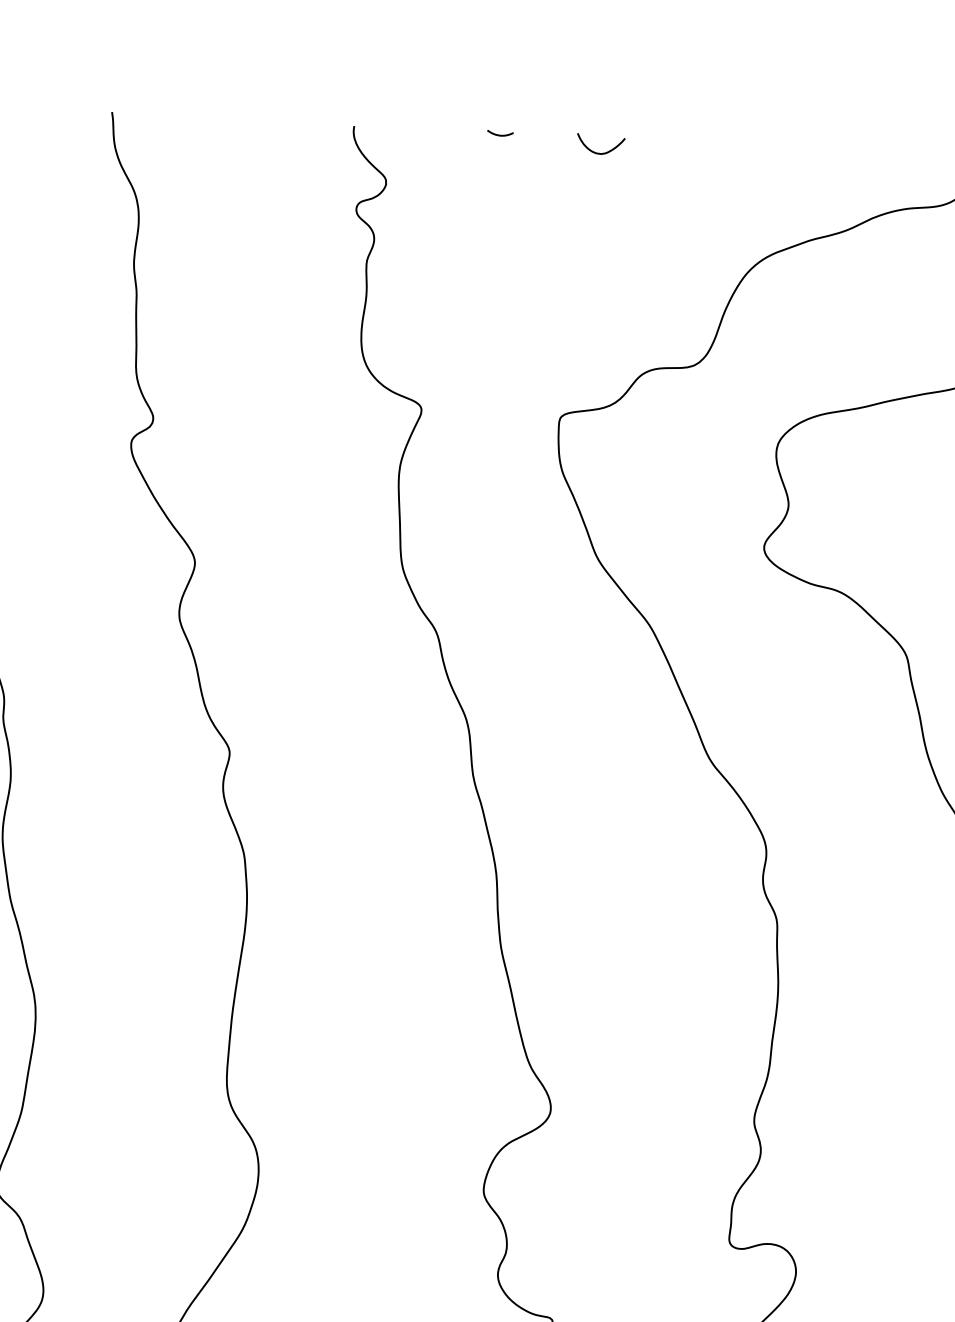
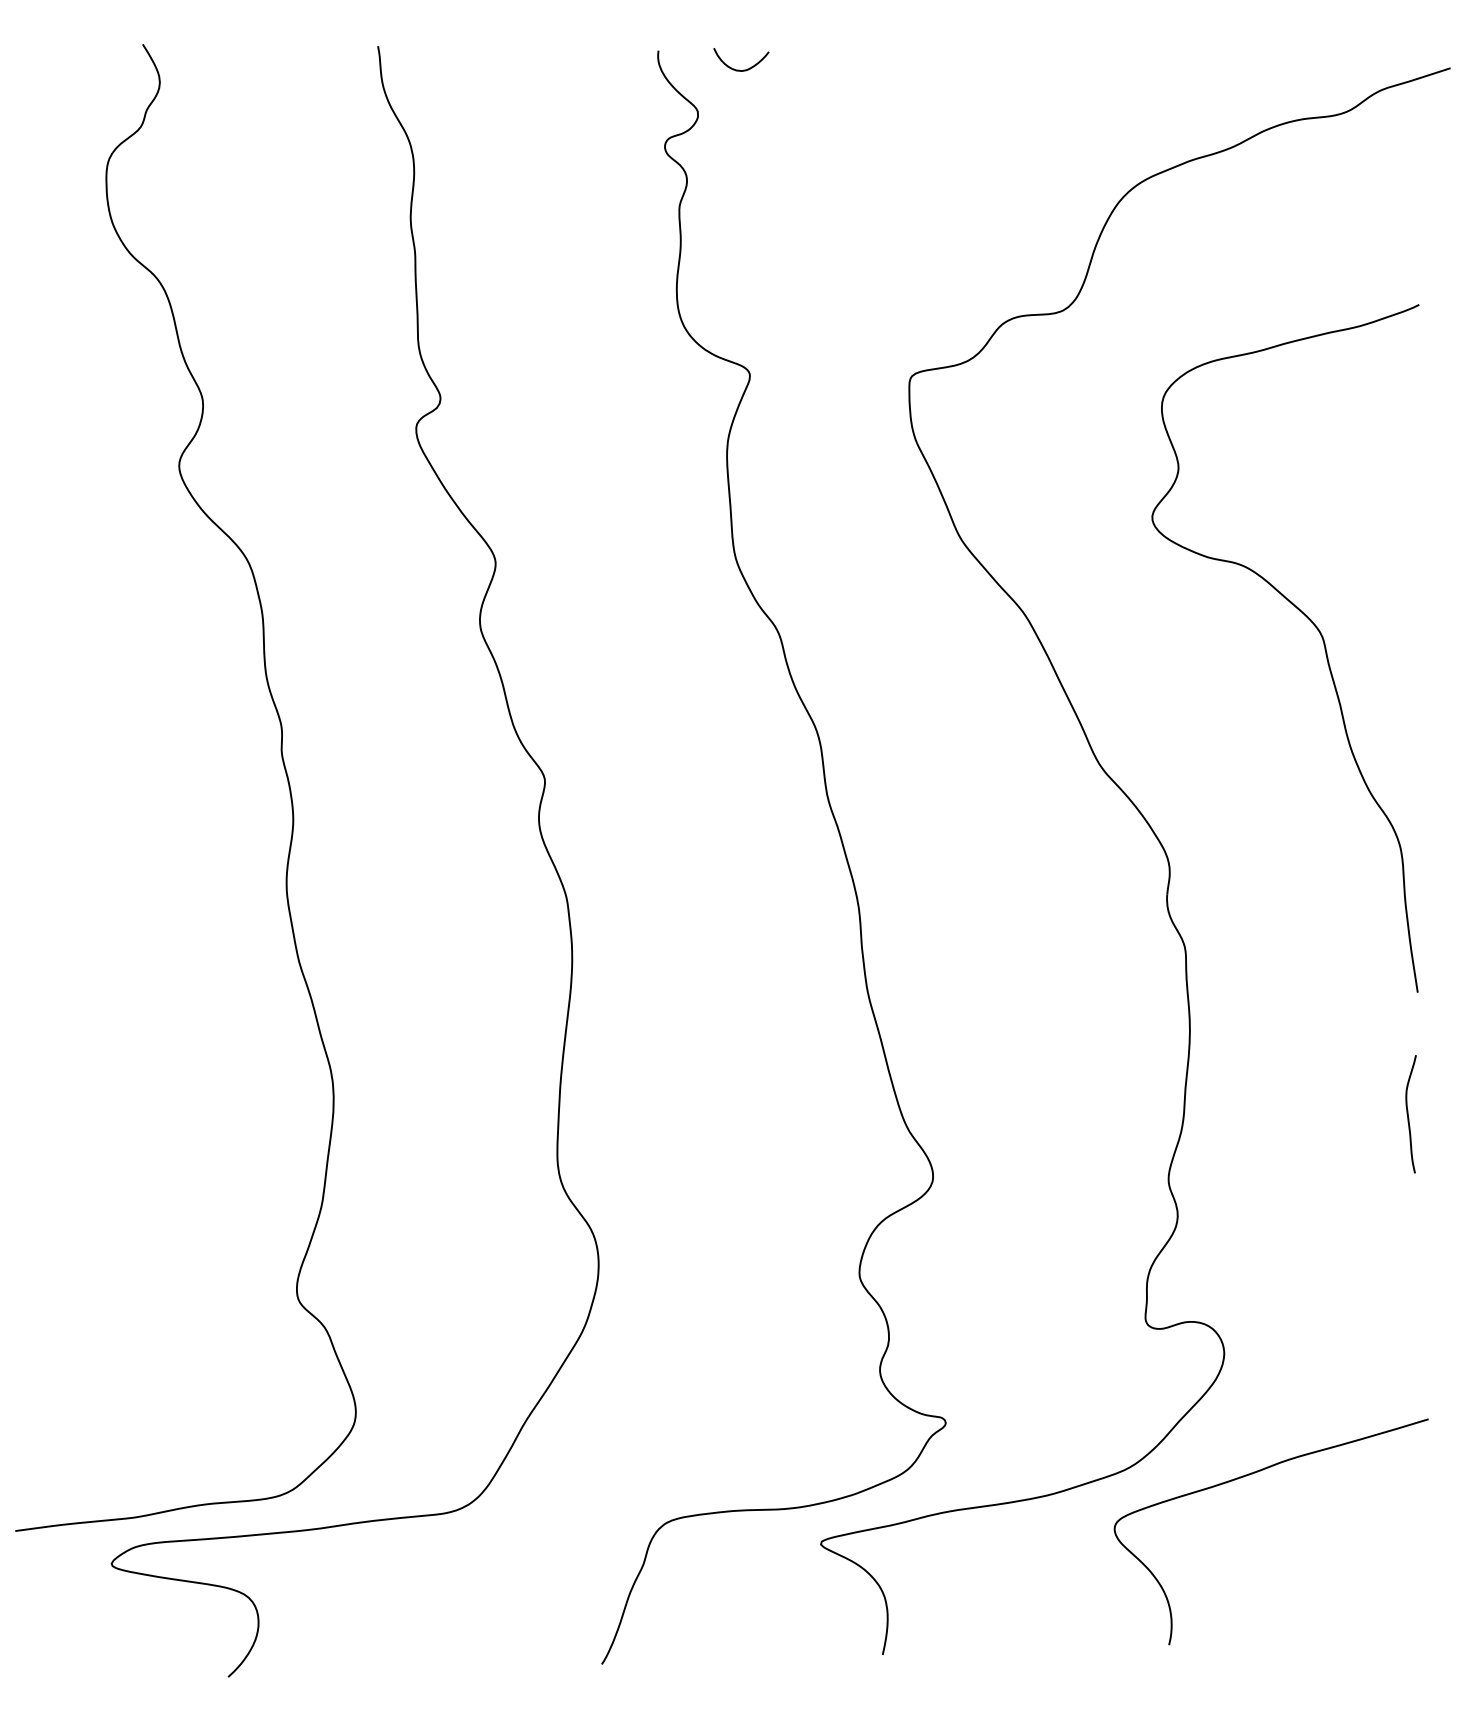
curve: (500, 134) -> (827, 53), removed
curve: (599, 152) -> (739, 69), moved

